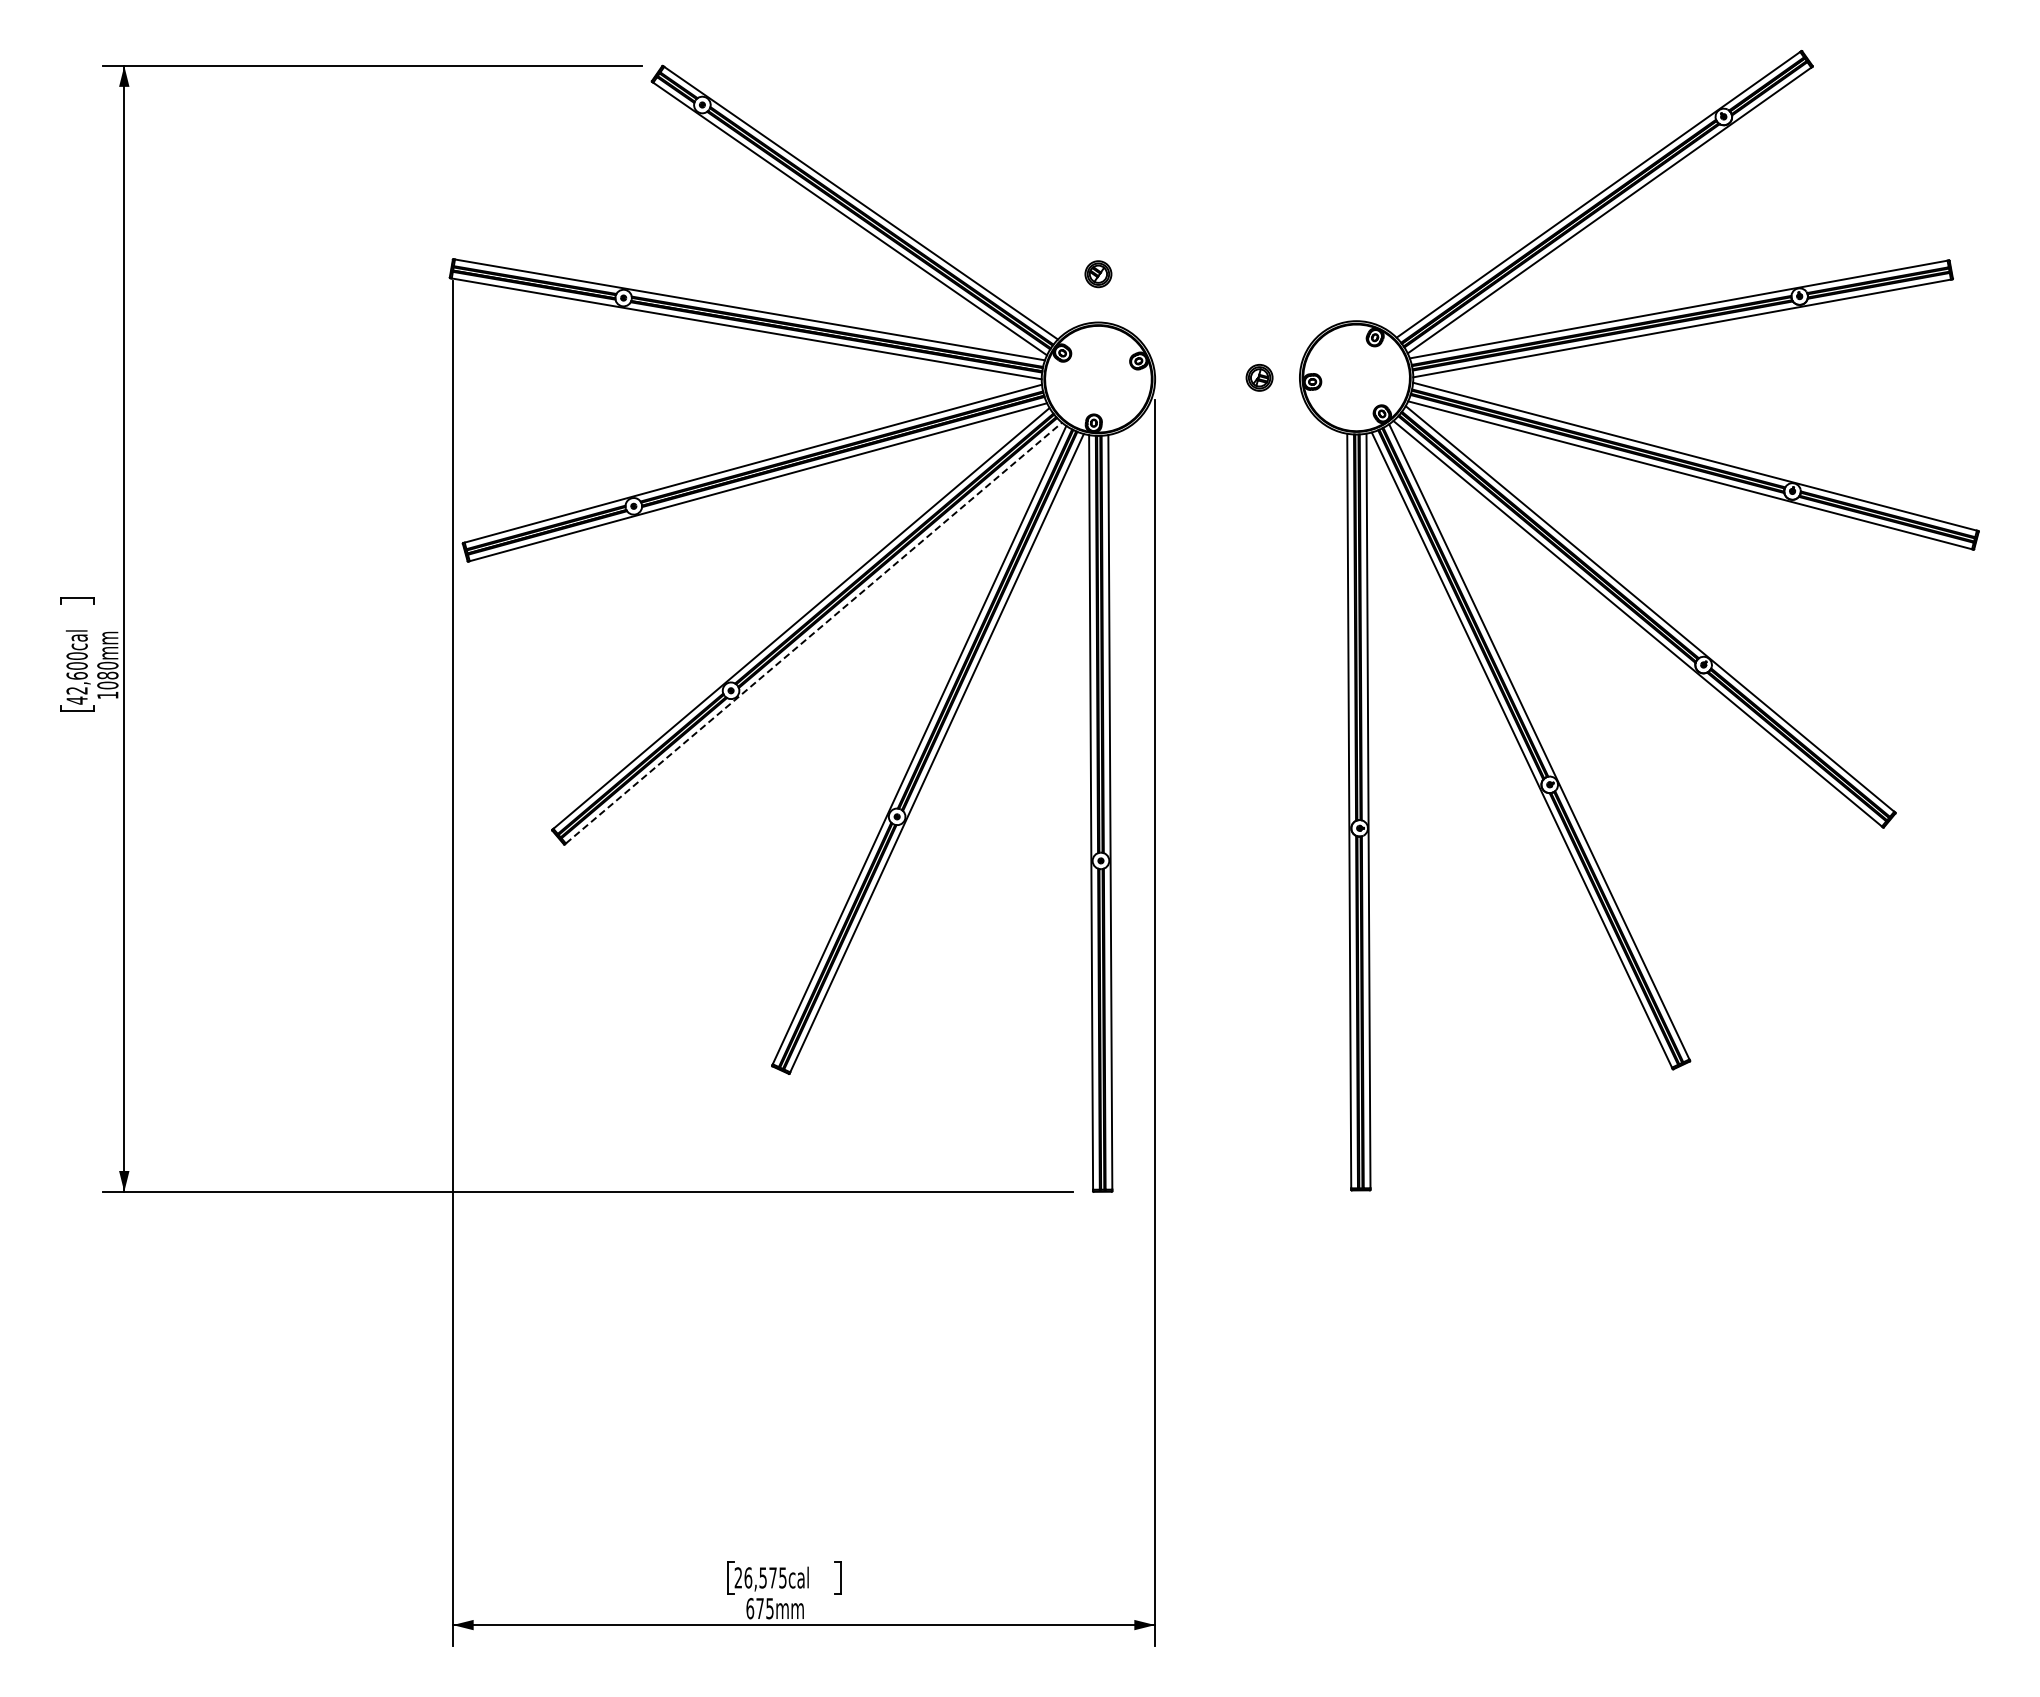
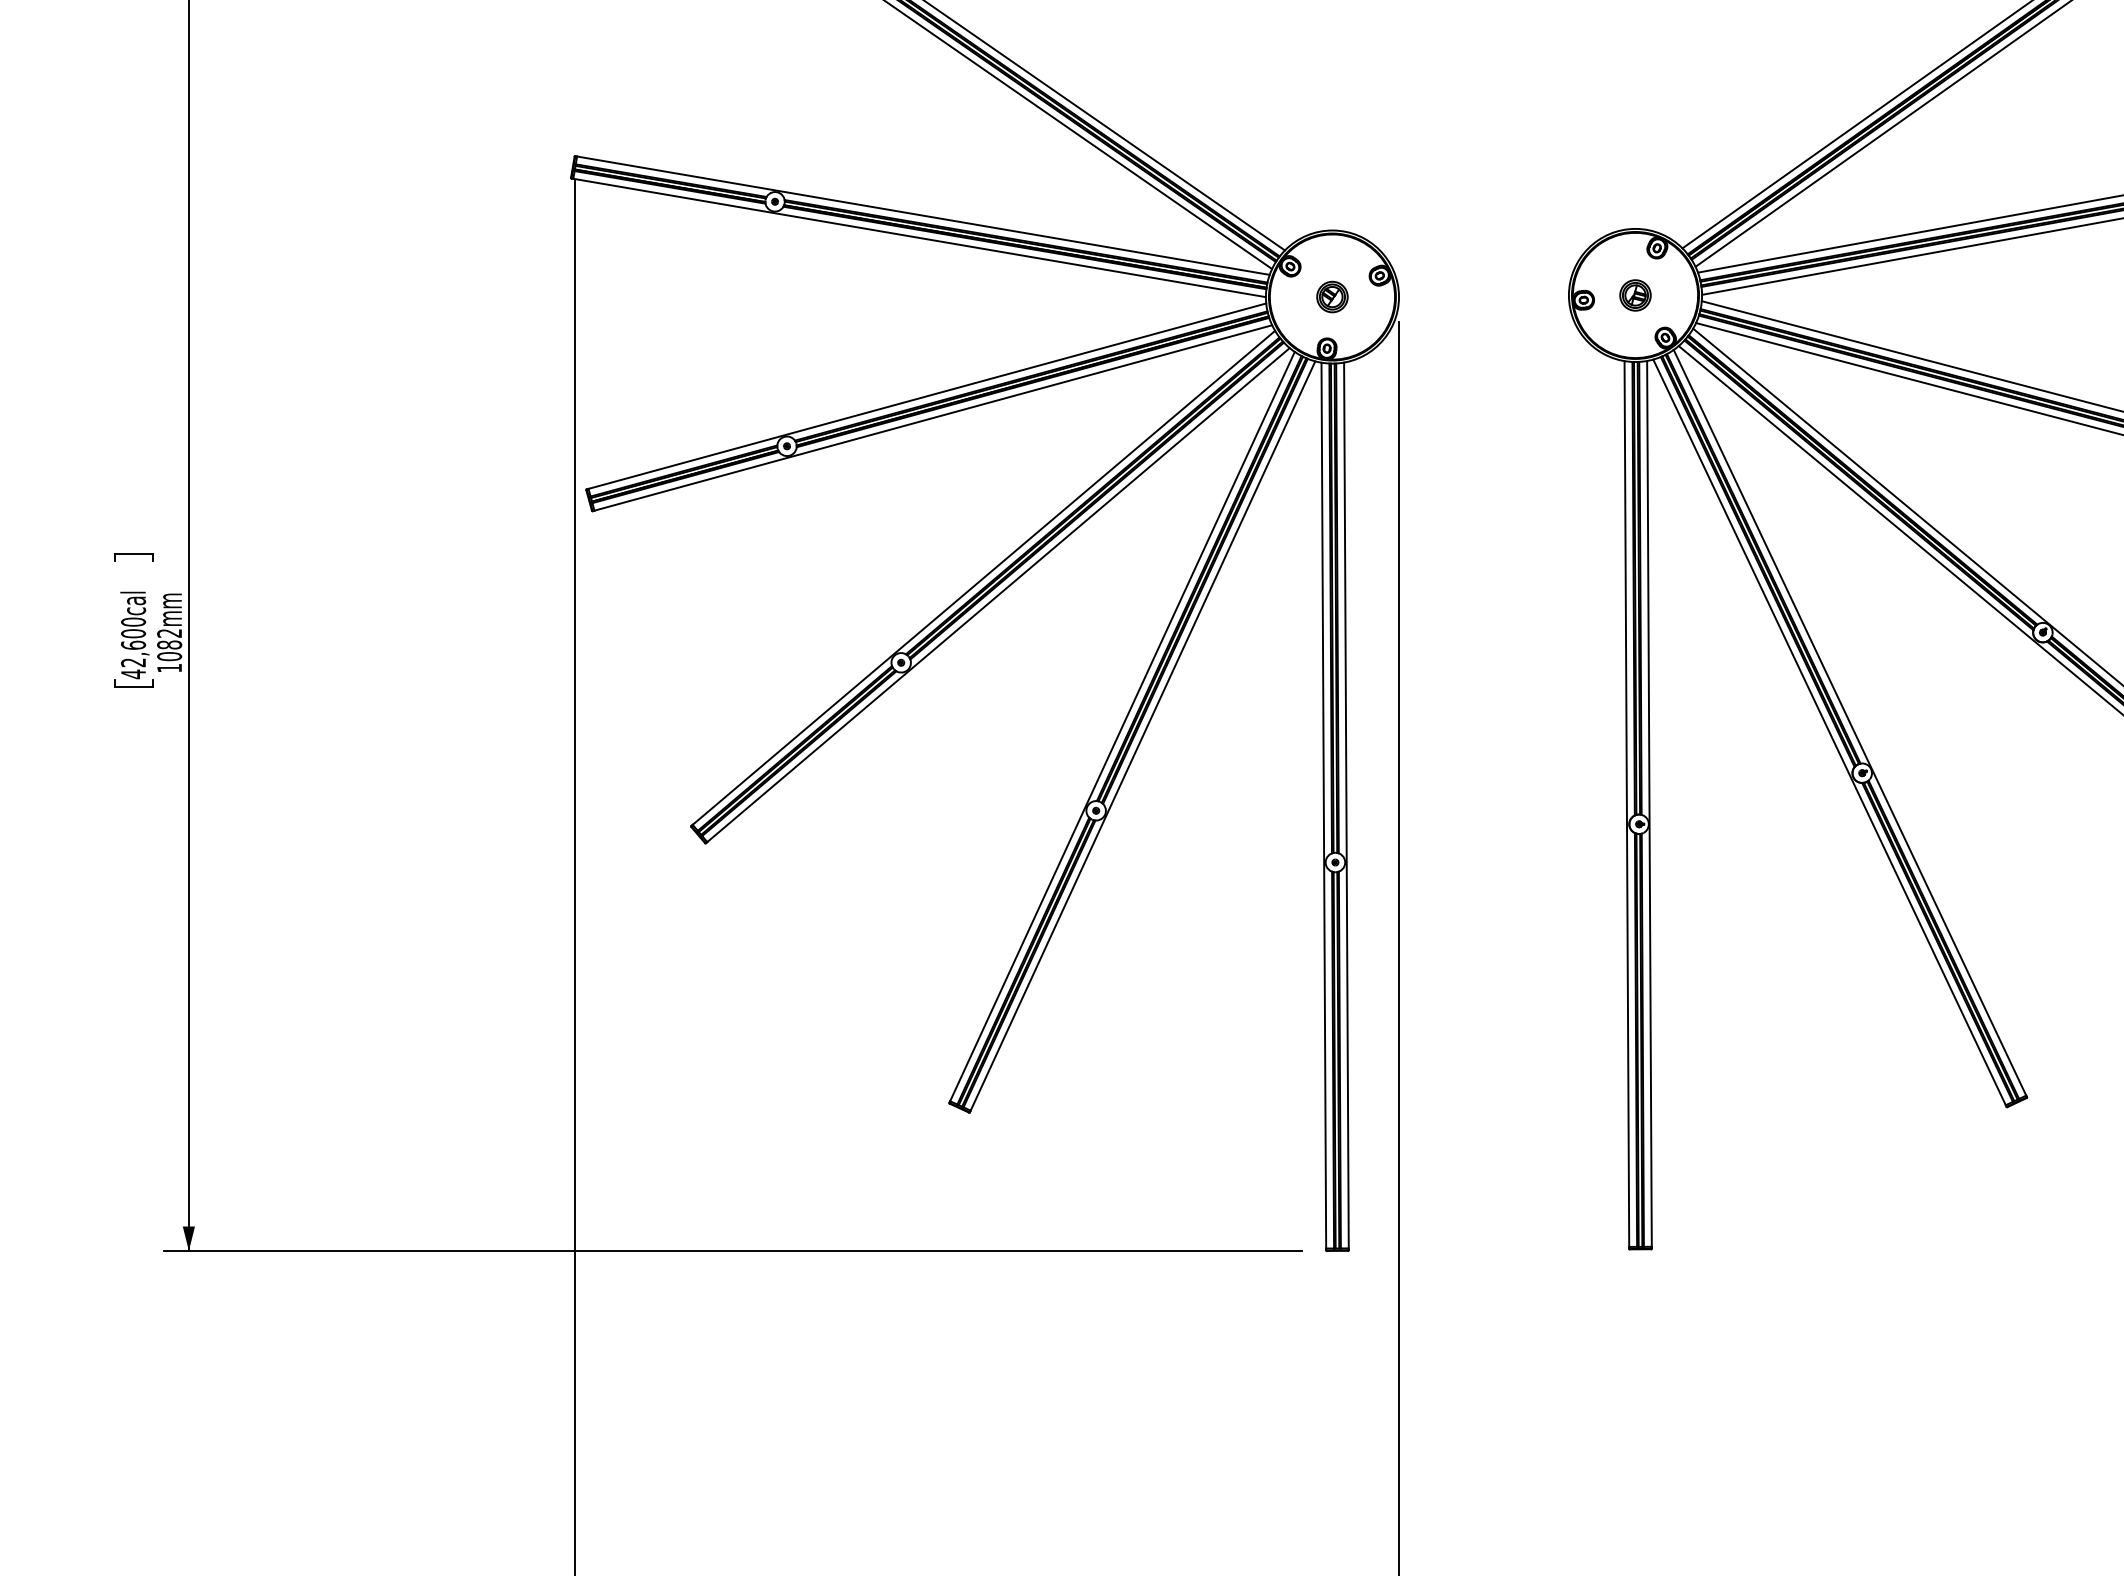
part: (1098, 274) -> (1332, 297), moved
part: (1259, 377) -> (1635, 295), moved
line: (814, 632) -> (999, 594), dashed -> solid
text: (107, 665) -> (169, 633), 1080mm -> 1082mm

